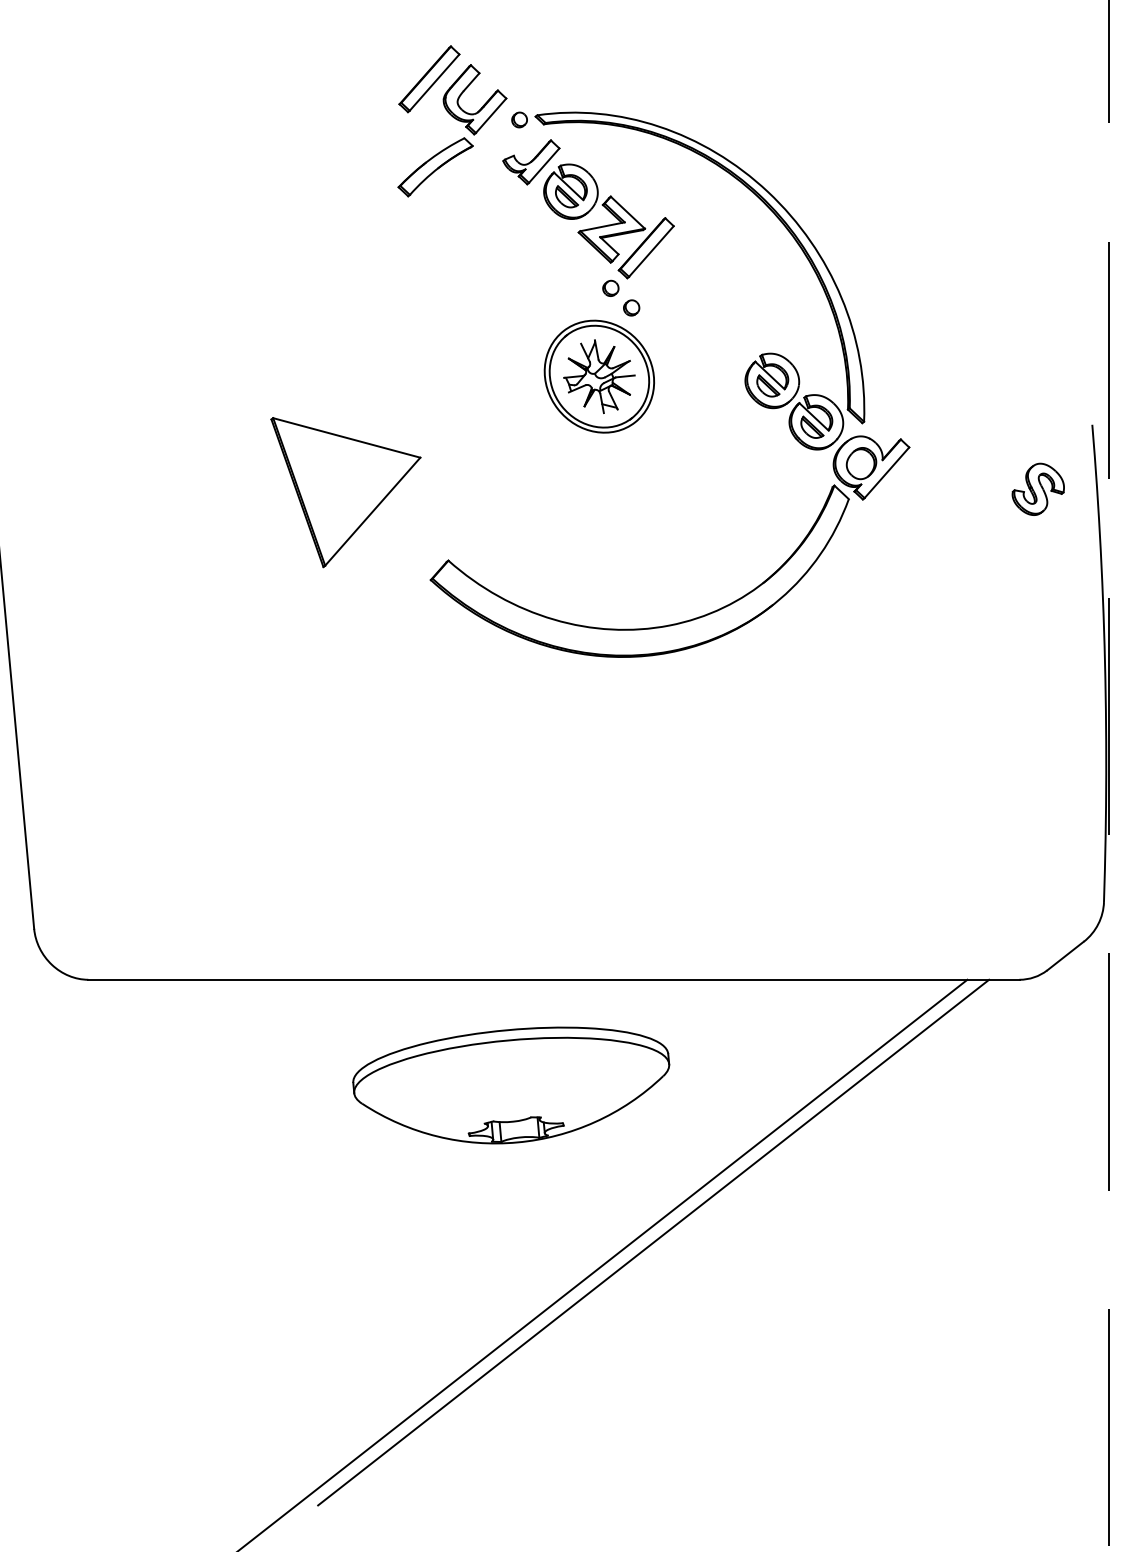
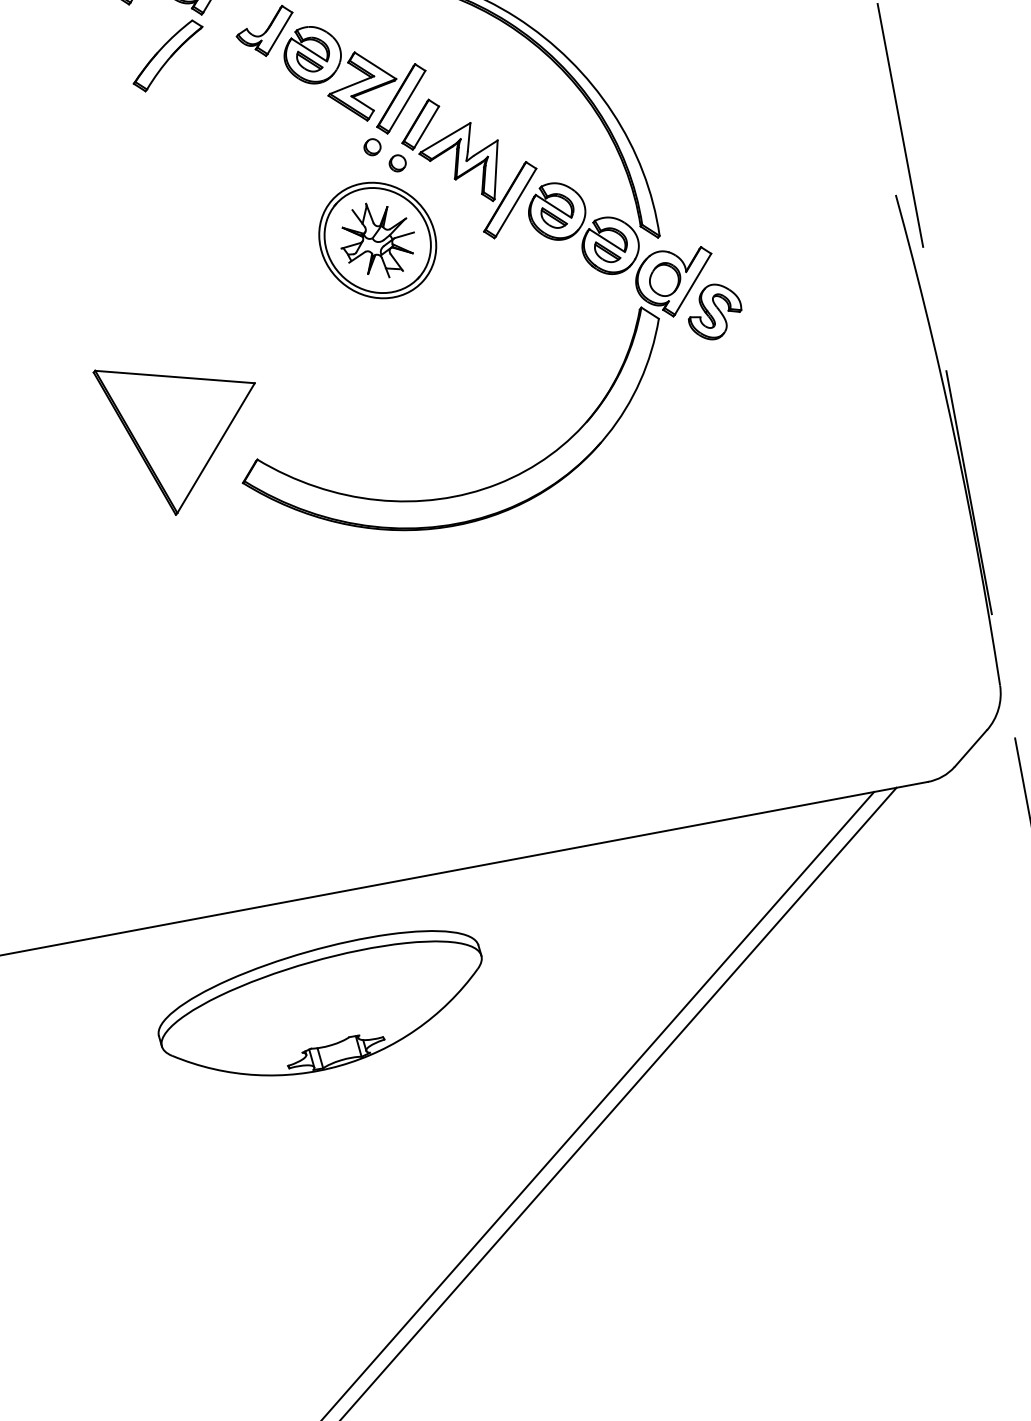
part: (699, 323) -> (470, 166), added
part: (1037, 488) -> (713, 311), moved
part: (345, 492) -> (184, 433), moved
part: (511, 1085) -> (322, 1008), moved

